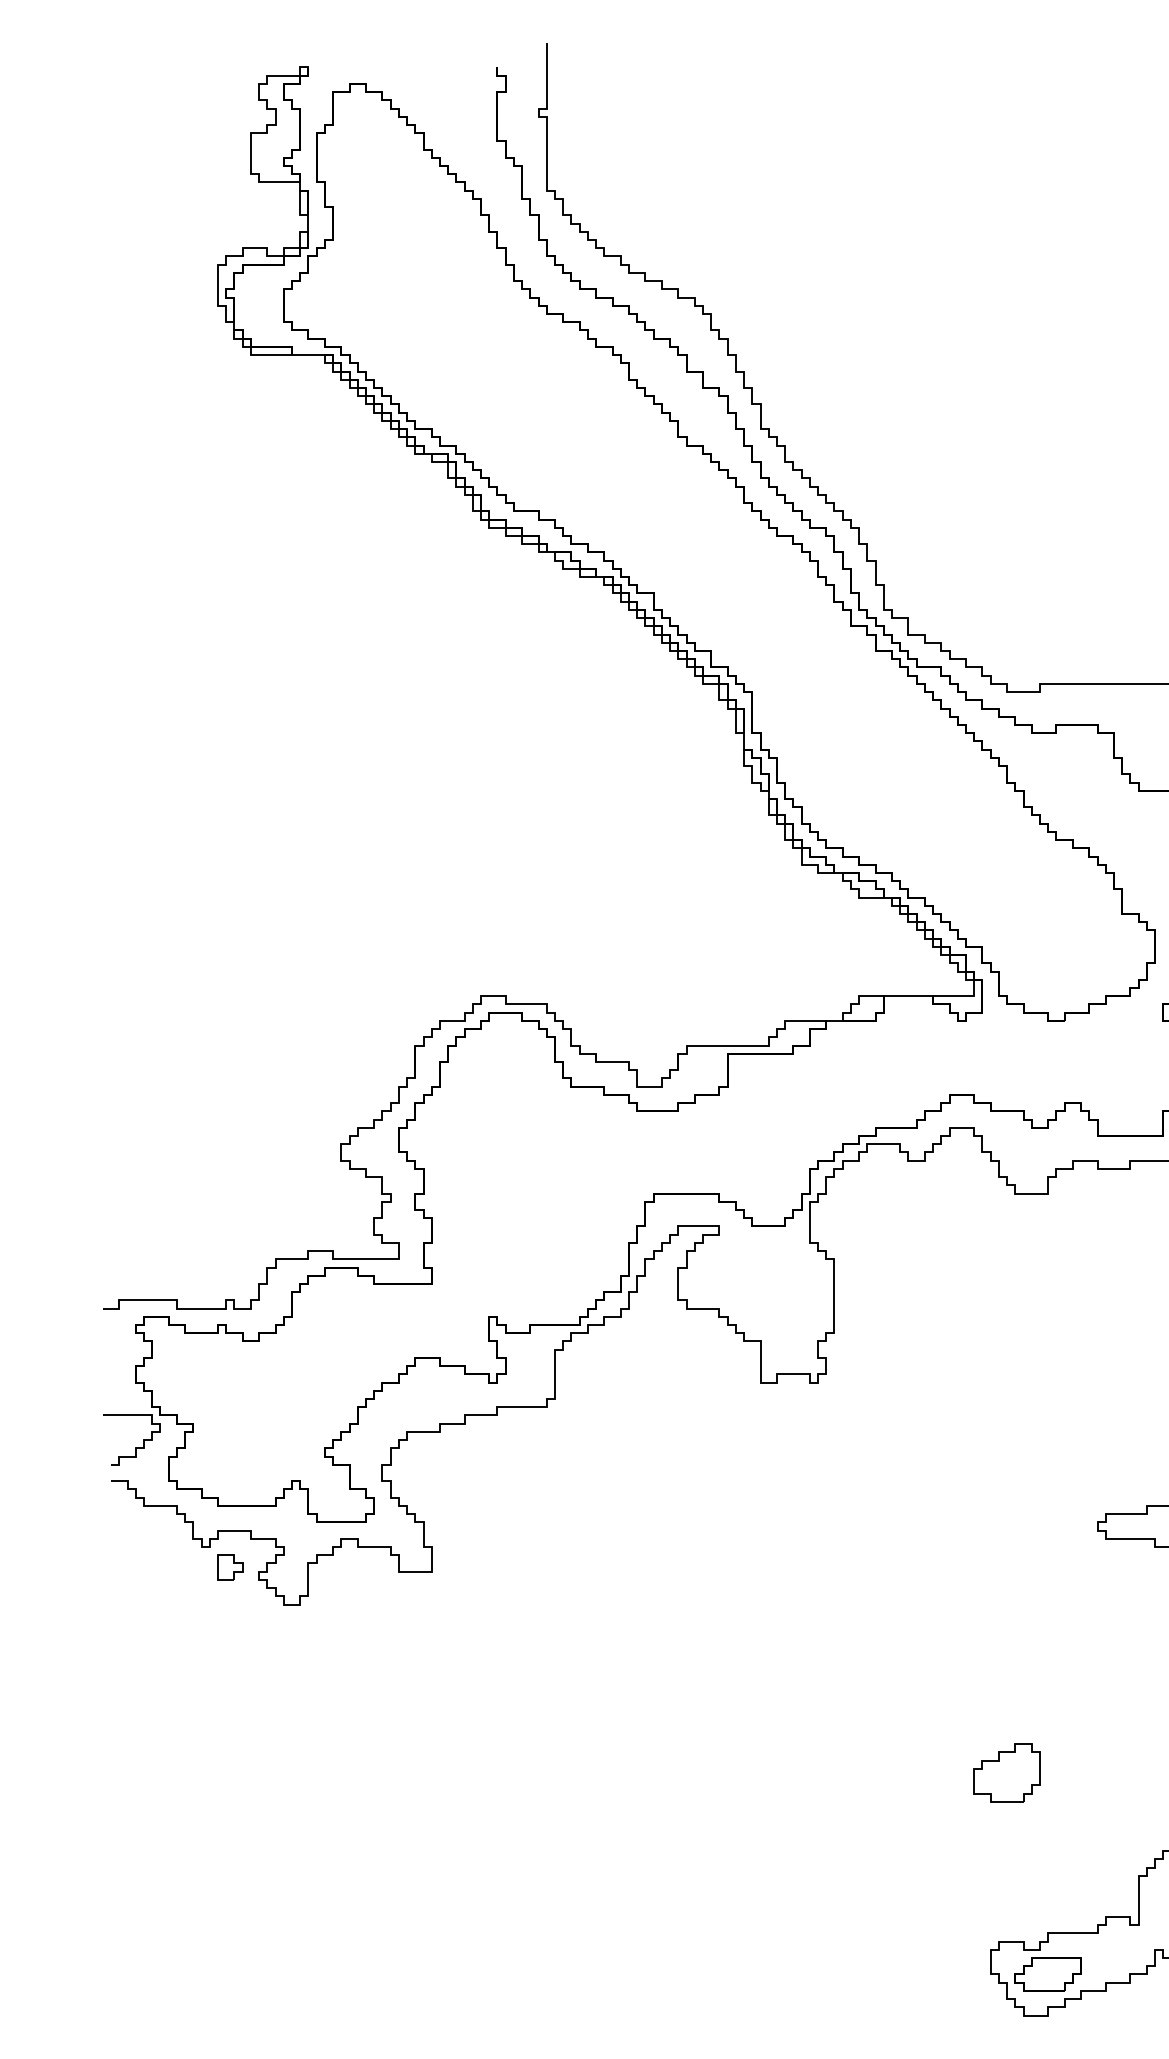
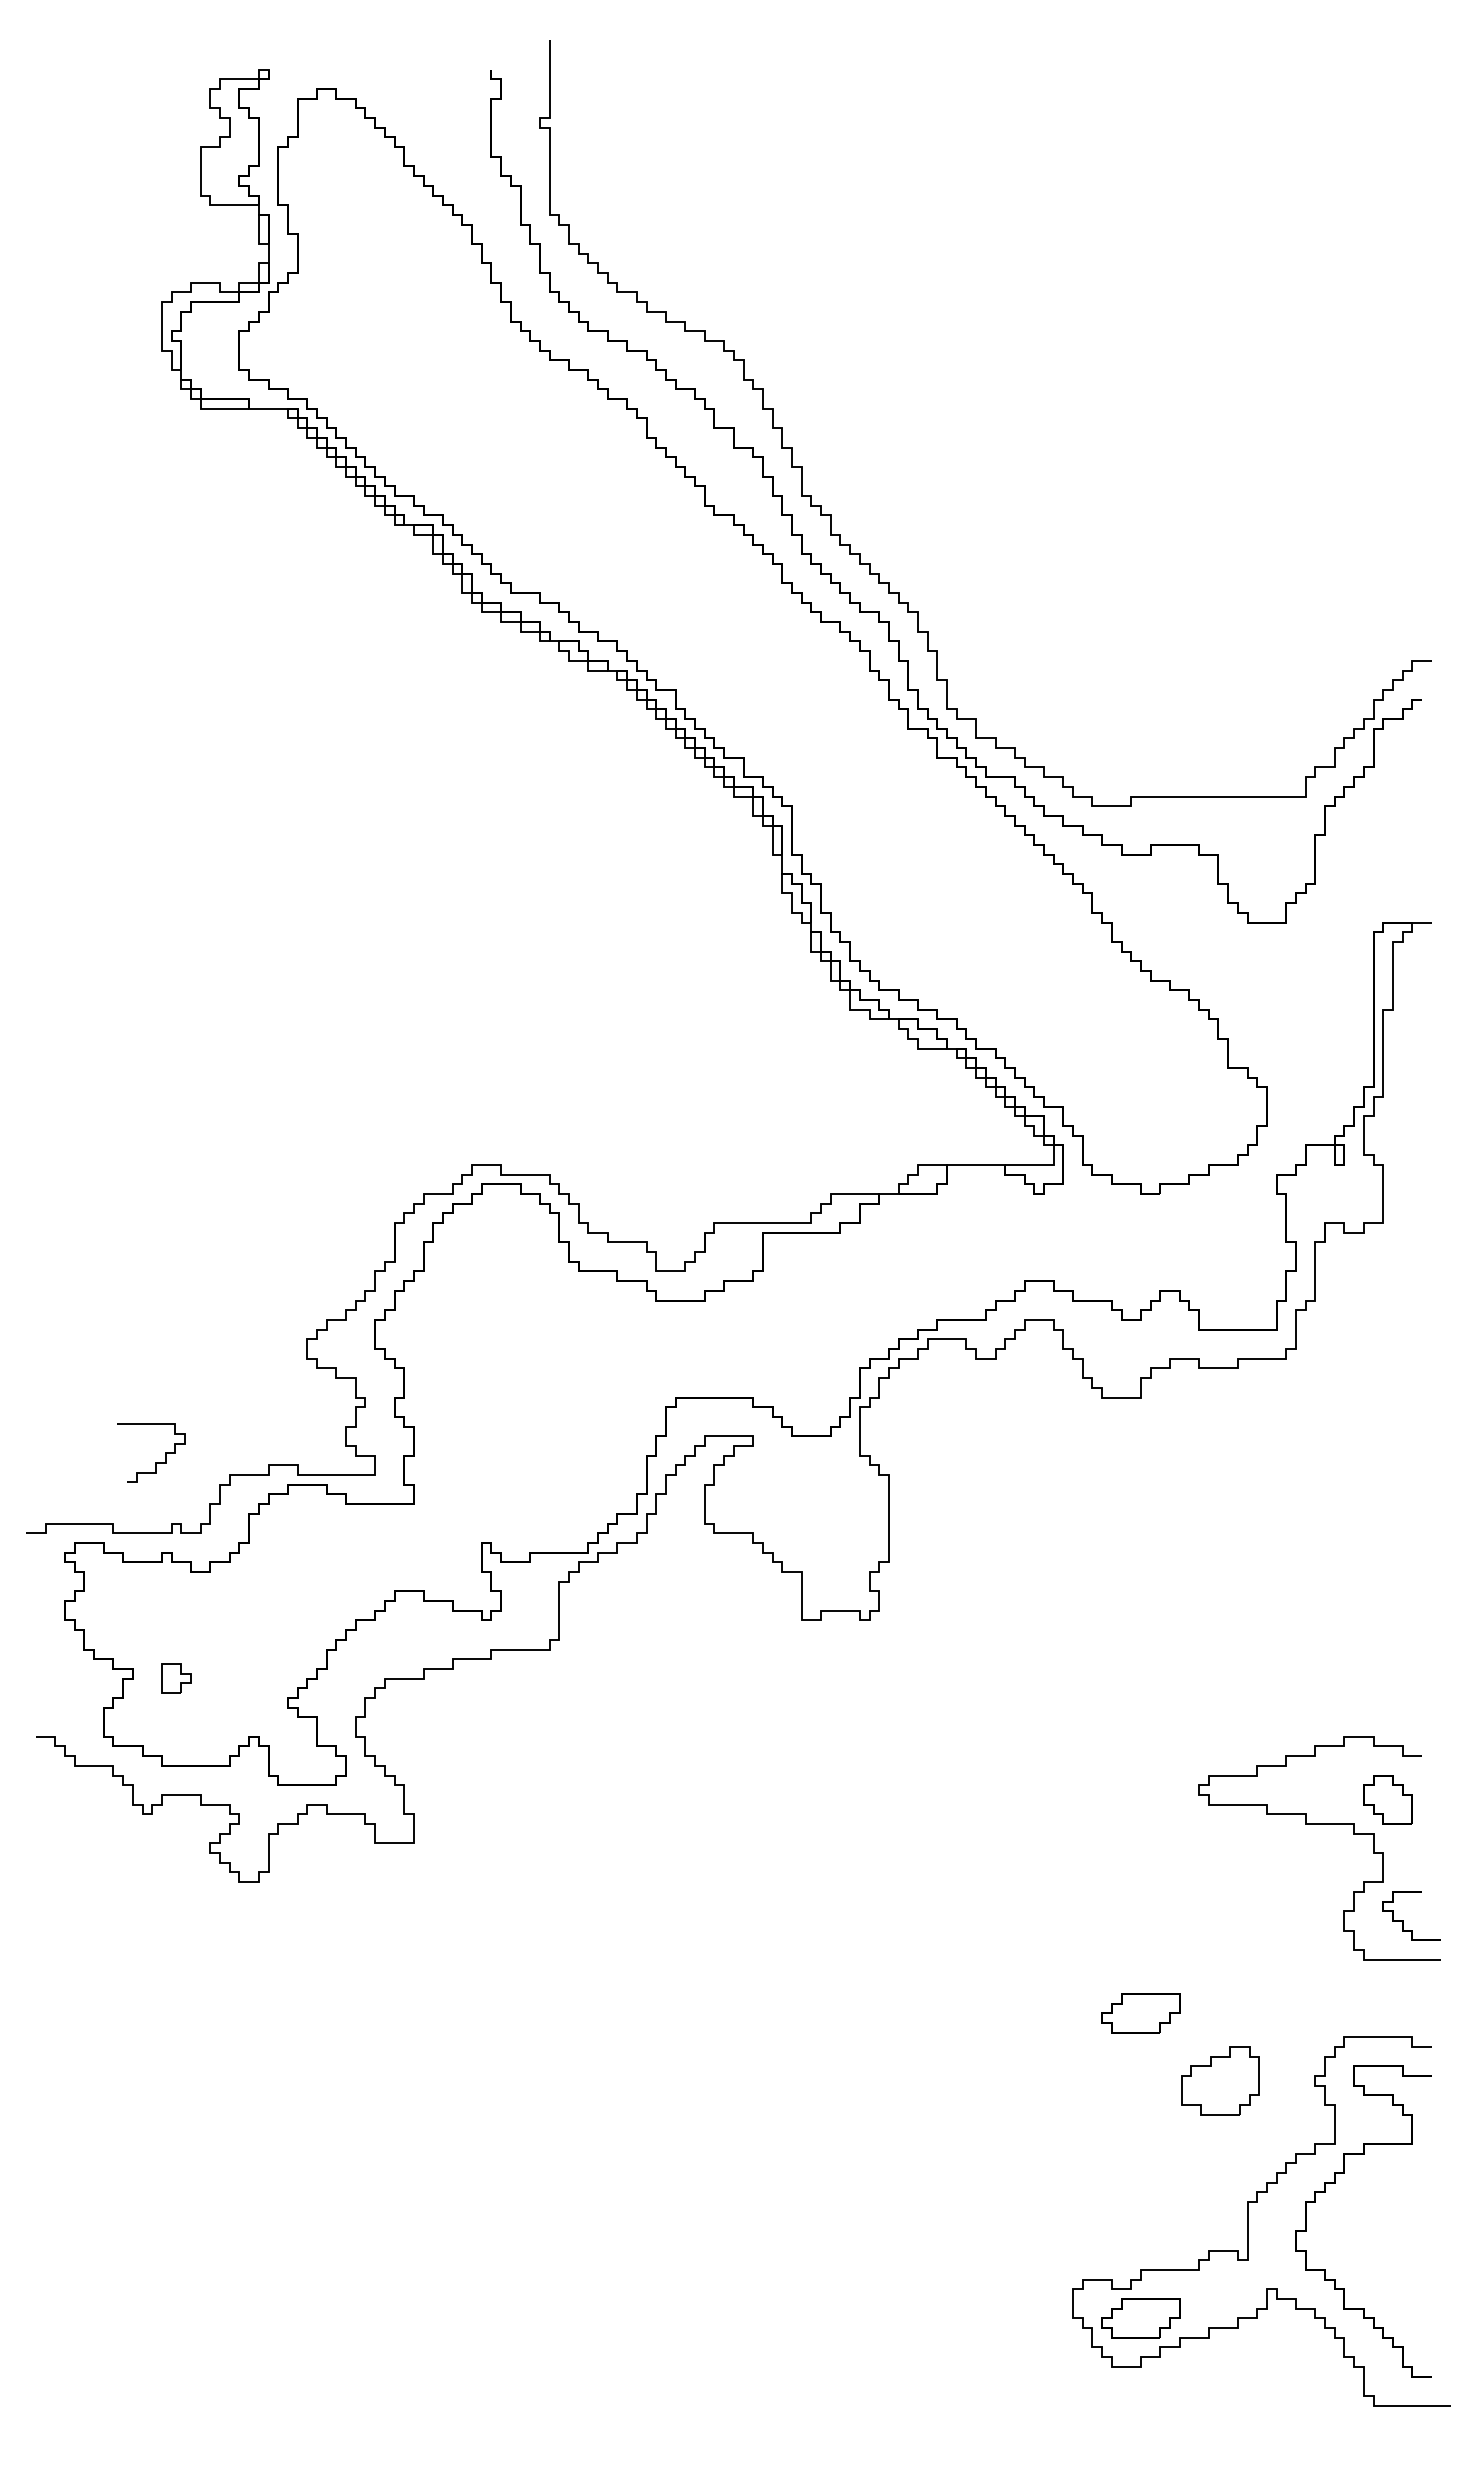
curve: (135, 1447) -> (155, 1462), moved
part: (230, 1567) -> (176, 1678), moved
part: (1047, 1715) -> (1140, 2013), added
part: (1007, 1772) -> (1220, 2080), moved

